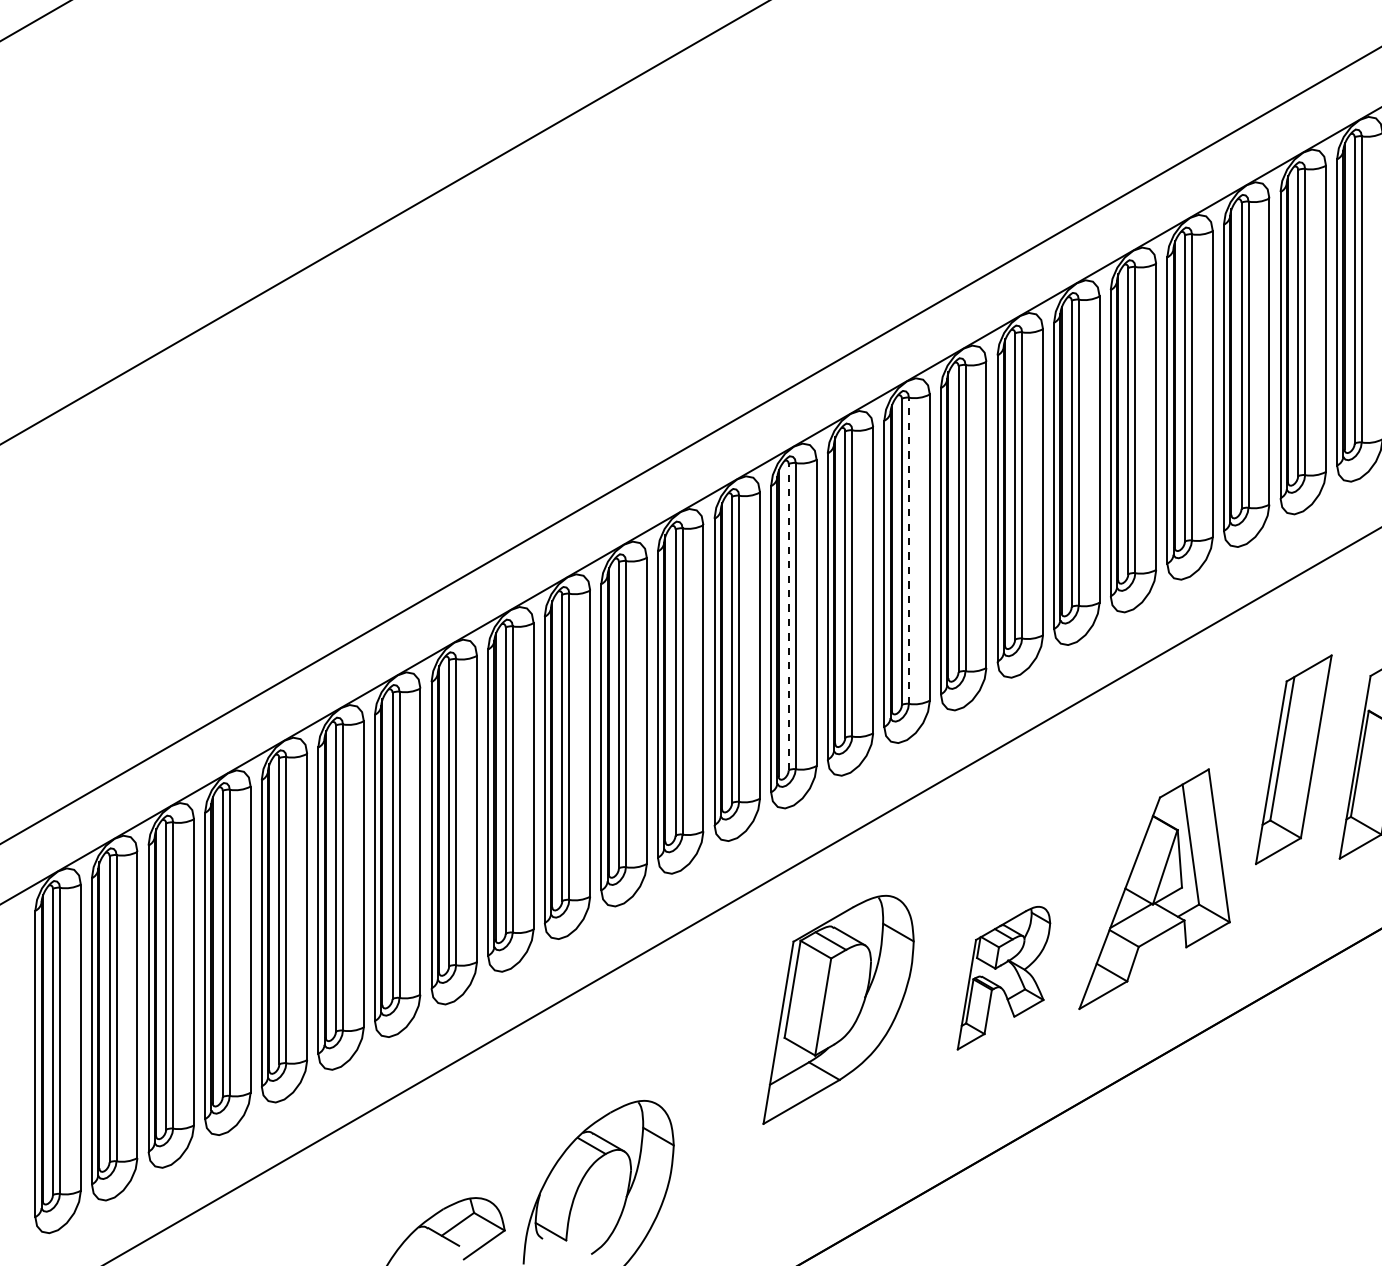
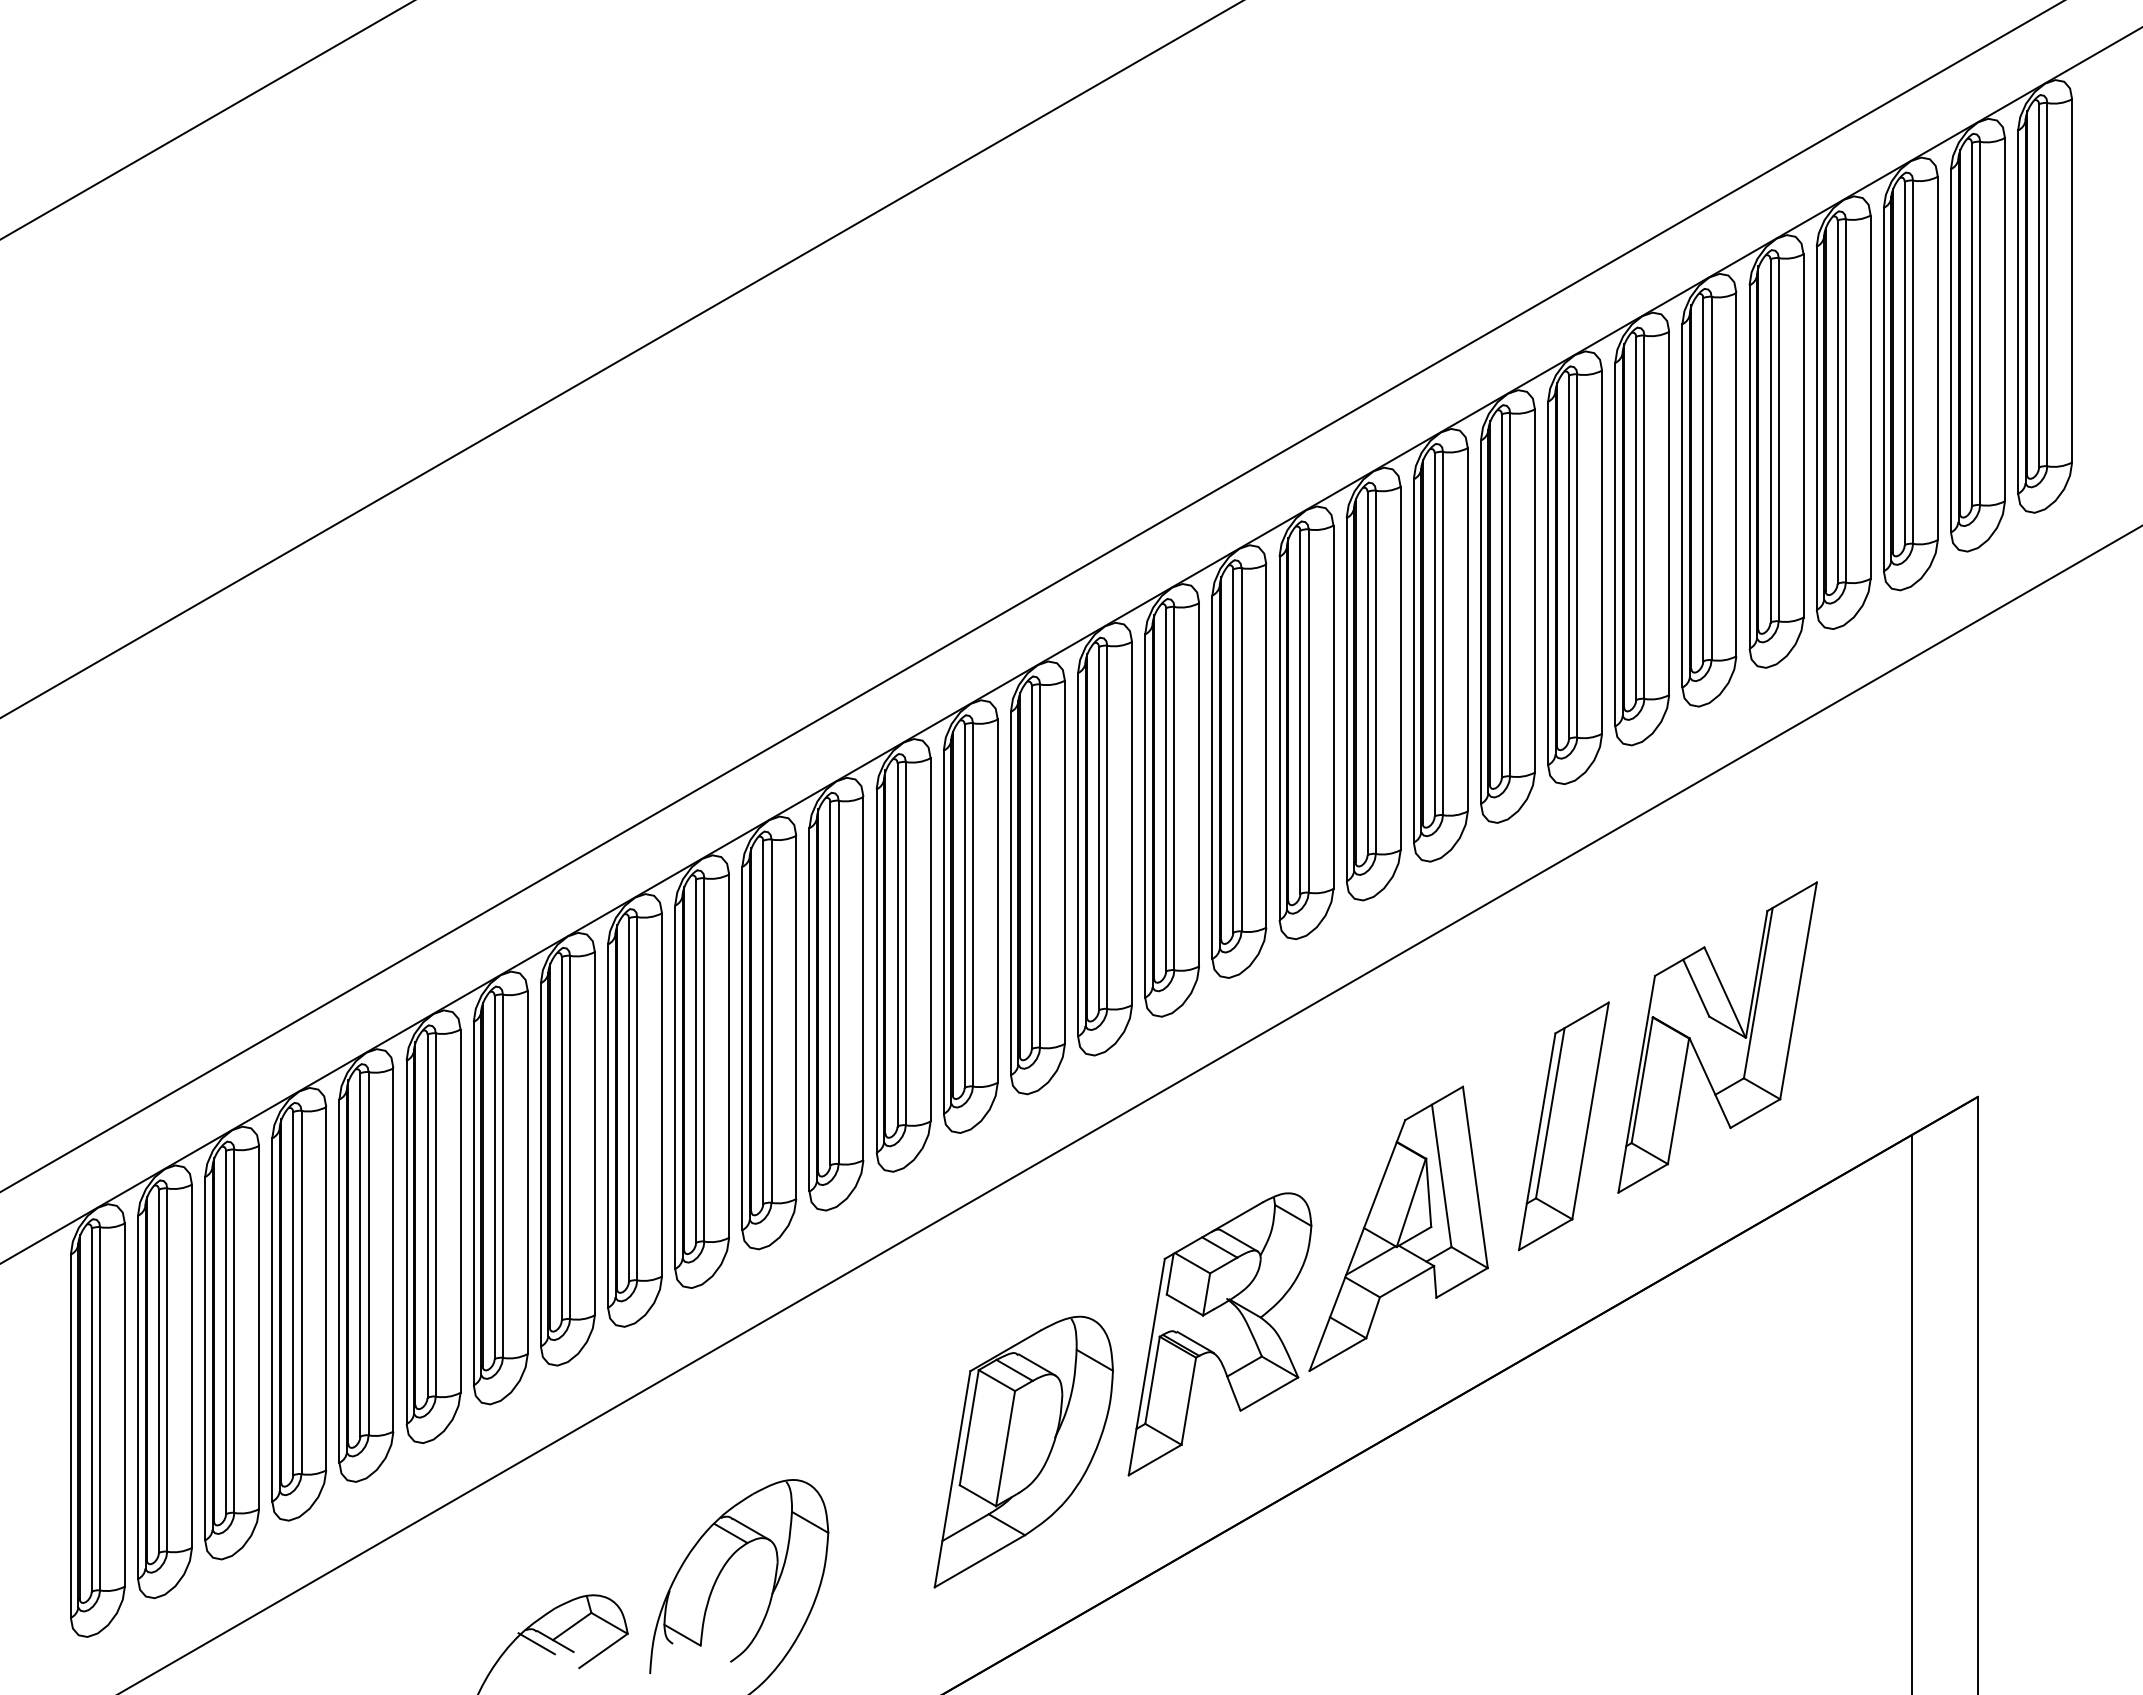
line: (909, 550) -> (1107, 827), dashed -> solid
line: (788, 617) -> (964, 906), dashed -> solid
part: (1293, 759) -> (1563, 1126), moved
part: (1003, 978) -> (1219, 1334), size x1.67
part: (838, 1009) -> (1023, 1451), moved
line: (427, 1238) -> (536, 1643), added

